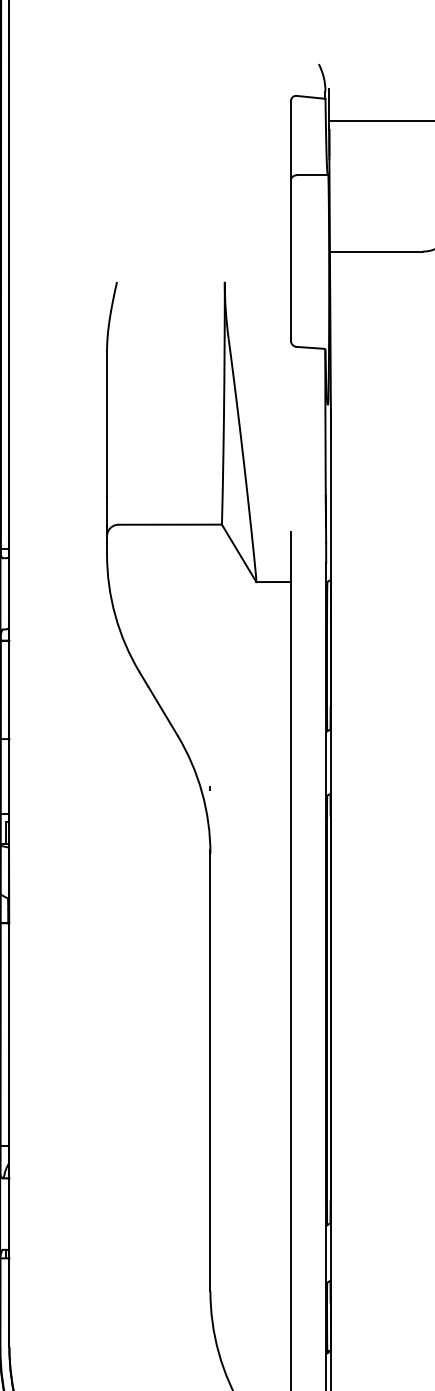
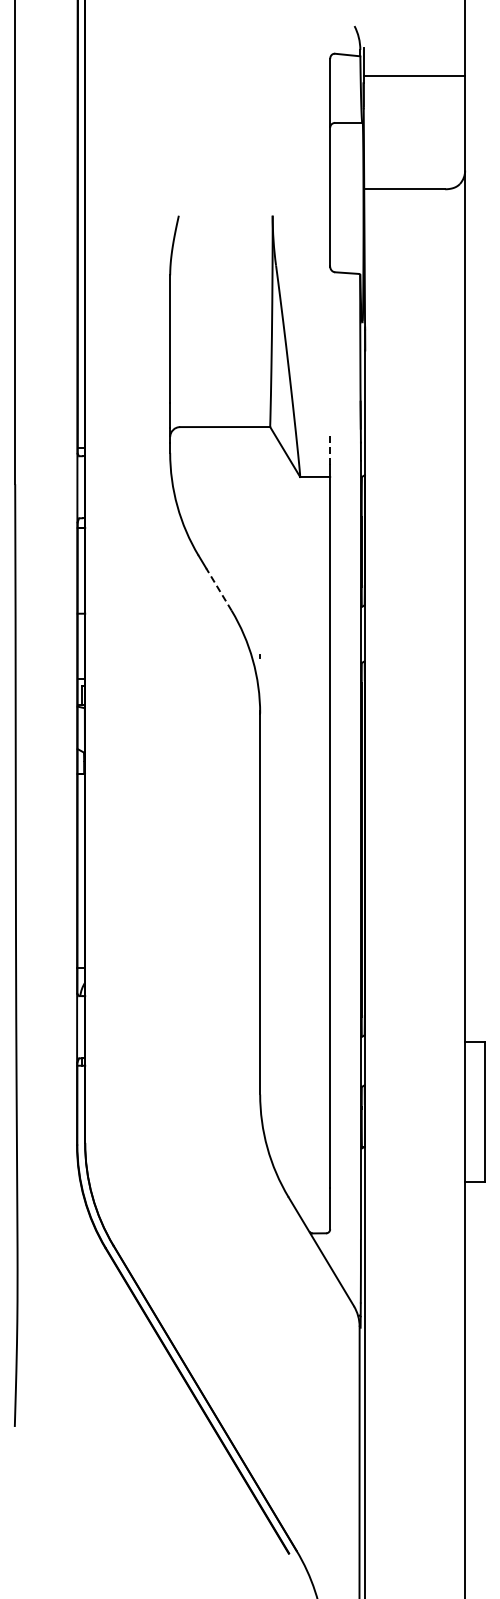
line: (291, 550) -> (330, 449), solid -> dashed
line: (162, 711) -> (218, 589), solid -> dashed

